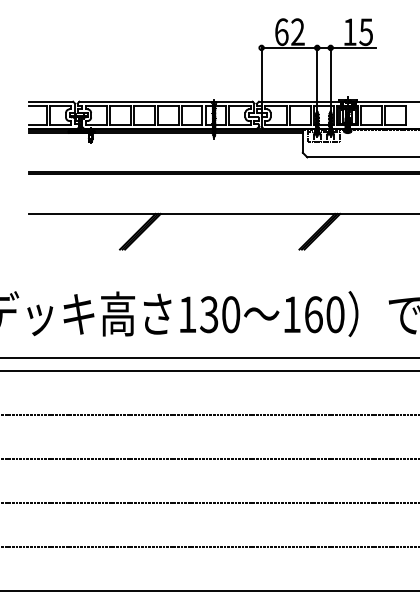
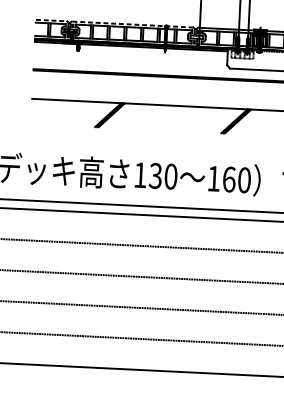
line: (51, 101) -> (51, 20), solid -> dashed
line: (166, 101) -> (132, 24), solid -> dashed

